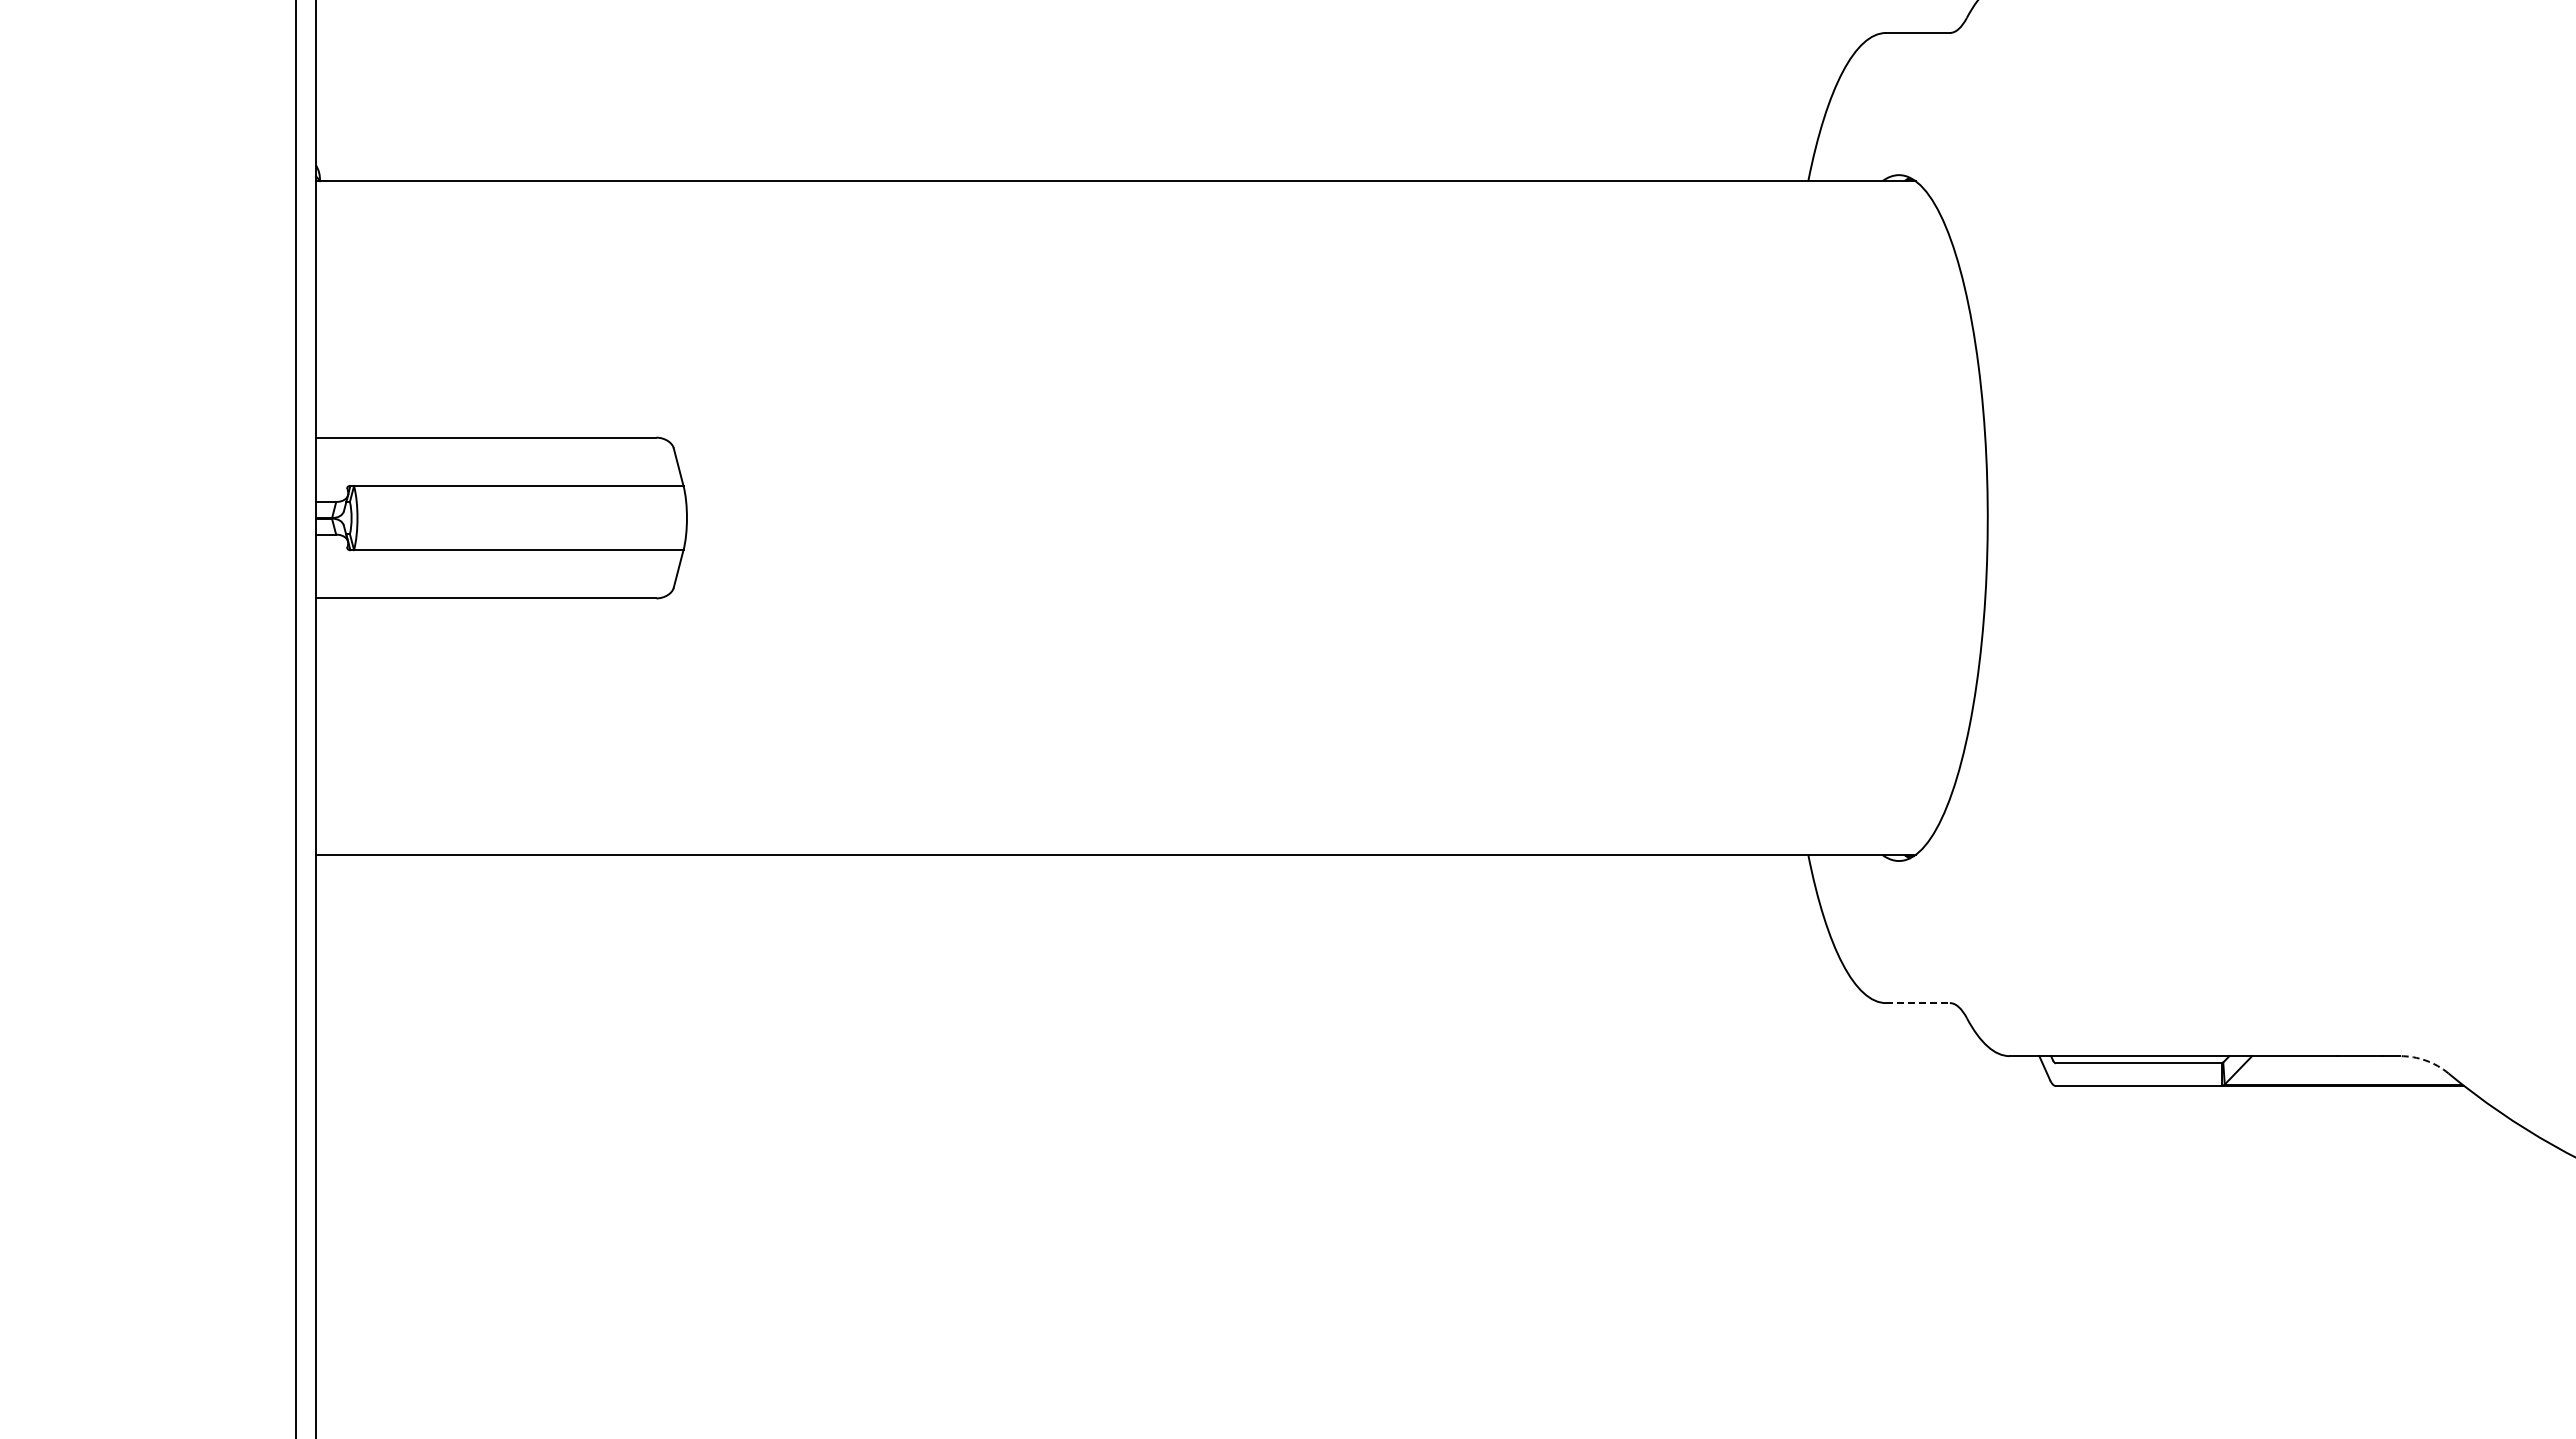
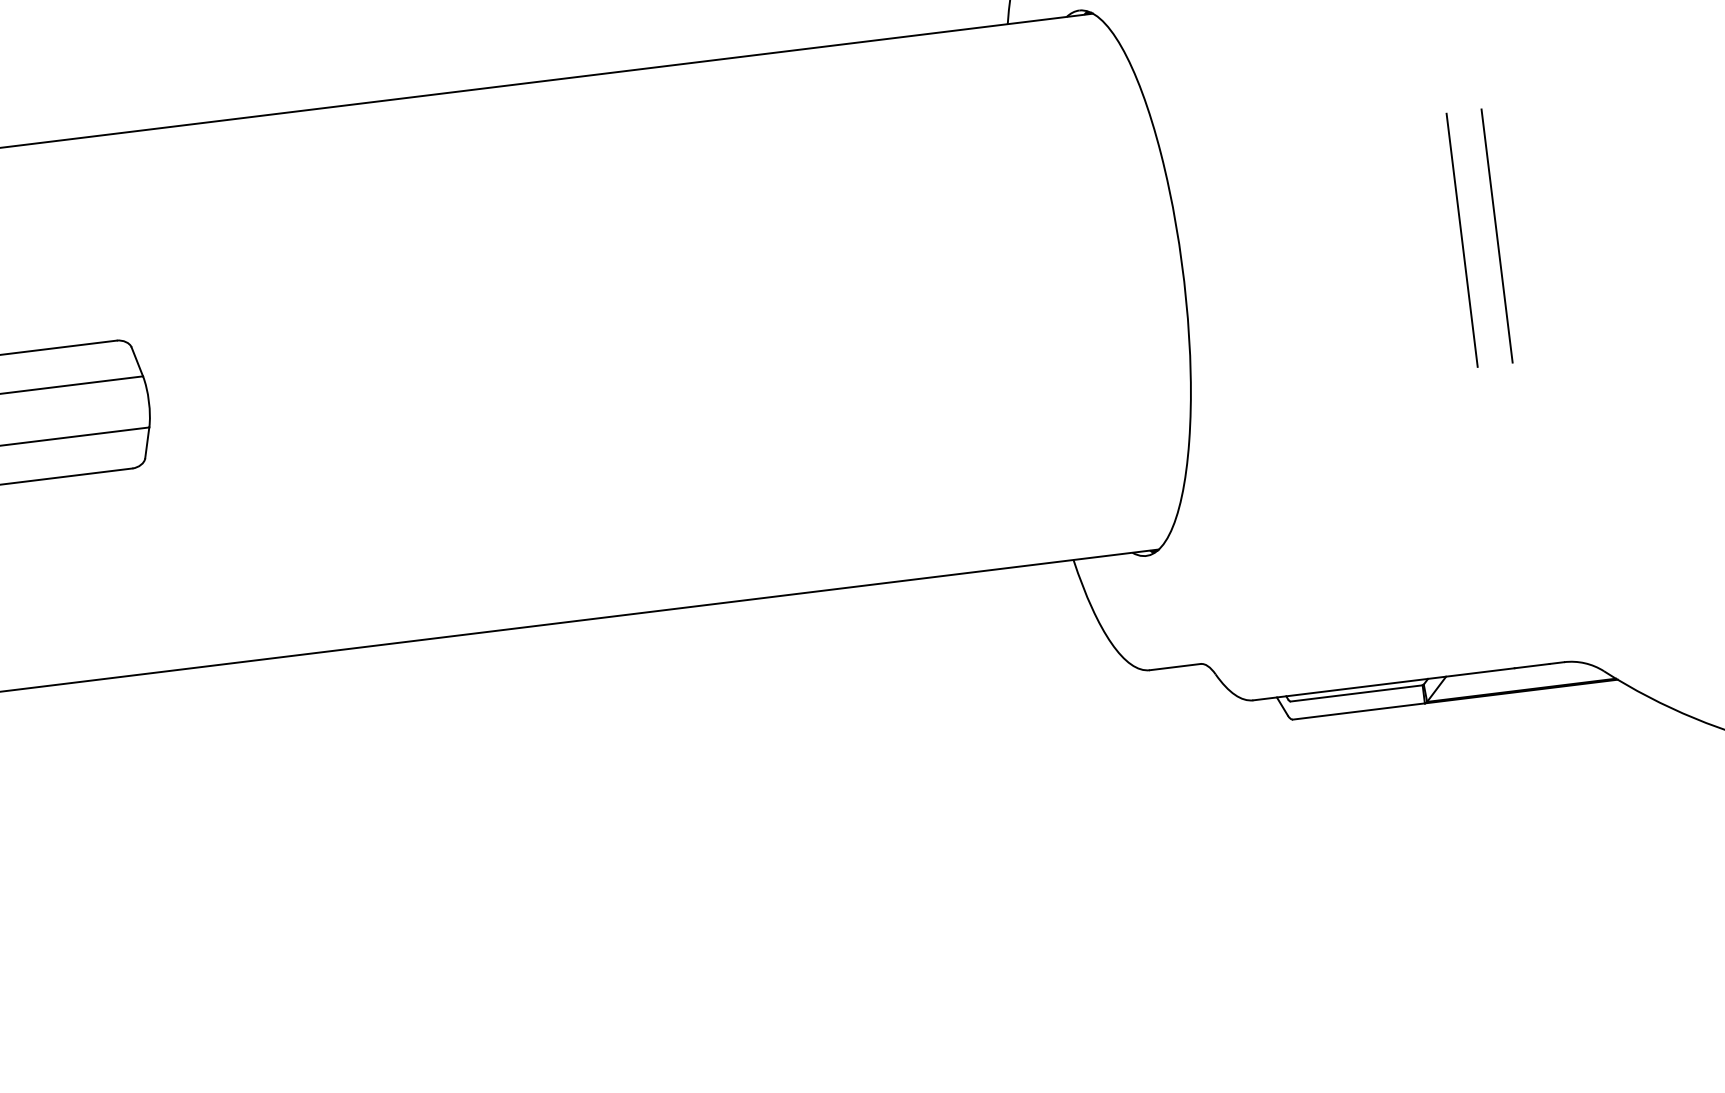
line: (2338, 517) -> (1462, 239), added
line: (2382, 517) -> (1497, 235), added
line: (1917, 1003) -> (1174, 667), dashed -> solid
arc: (2426, 1060) -> (1585, 663), dashed -> solid

